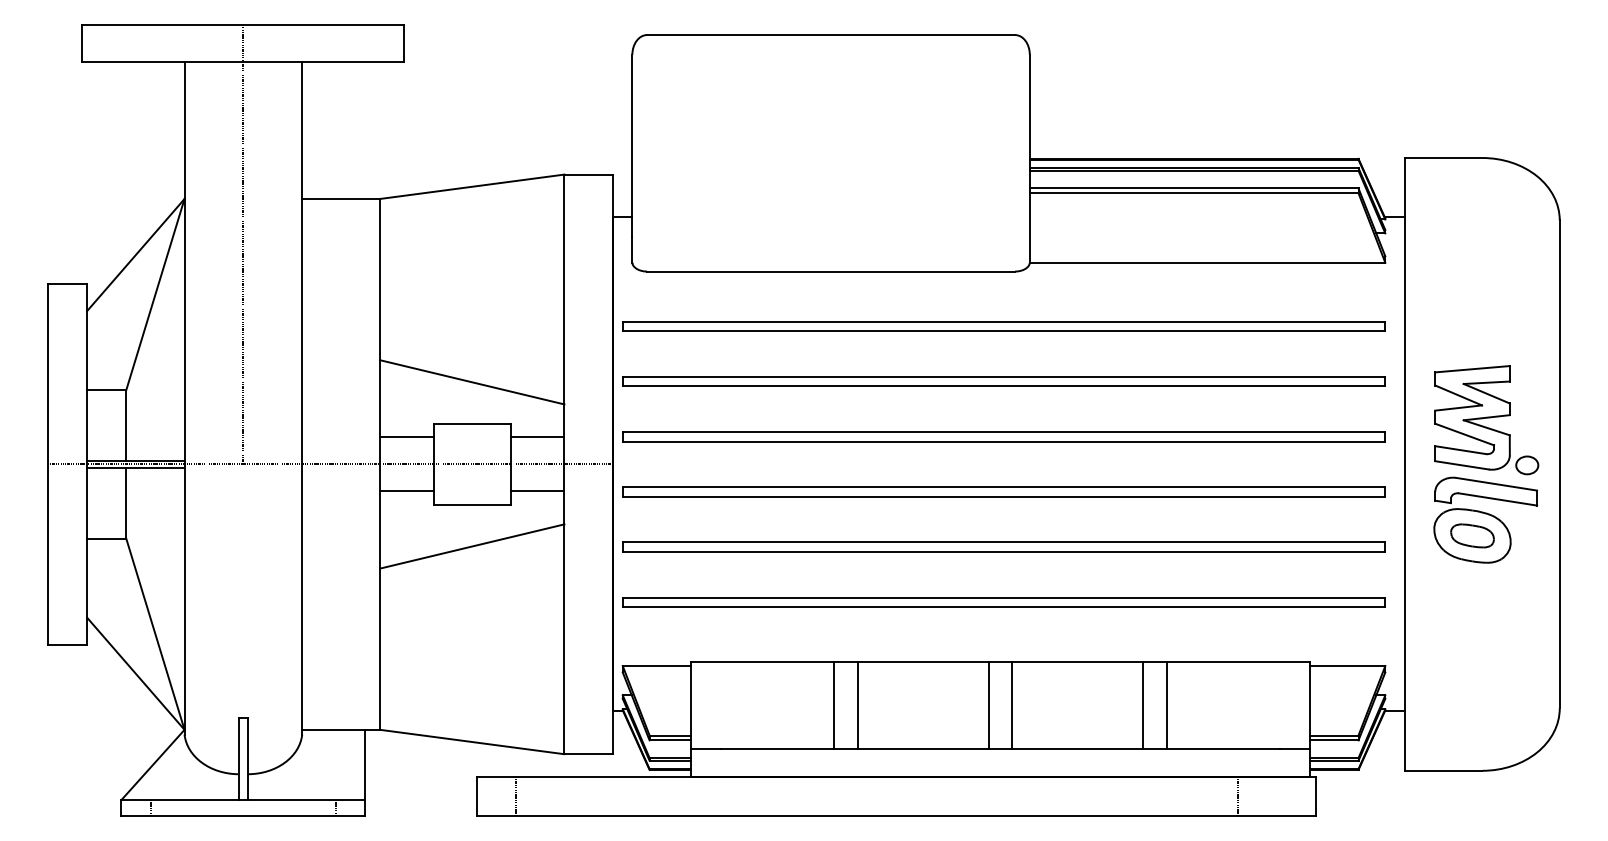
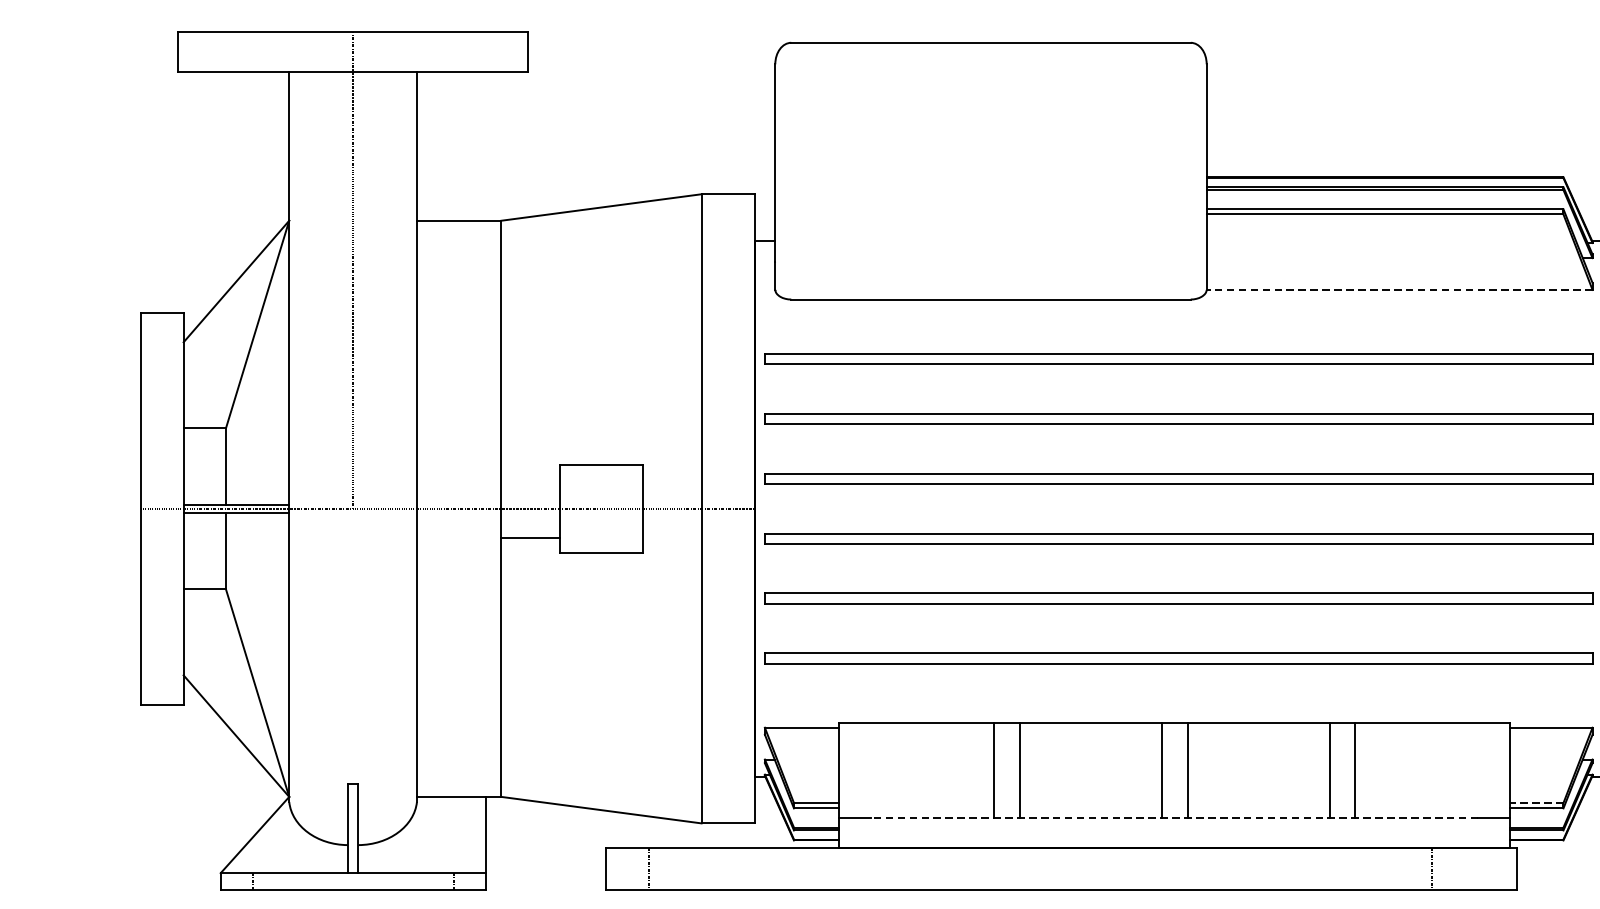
line: (1207, 262) -> (1399, 289), solid -> dashed
line: (472, 382) -> (601, 419), removed
line: (406, 437) -> (530, 479), removed
line: (537, 437) -> (672, 479), removed
line: (537, 491) -> (672, 538), removed
line: (472, 546) -> (601, 597), removed
line: (1334, 735) -> (1537, 803), solid -> dashed
line: (1000, 749) -> (1174, 818), solid -> dashed

